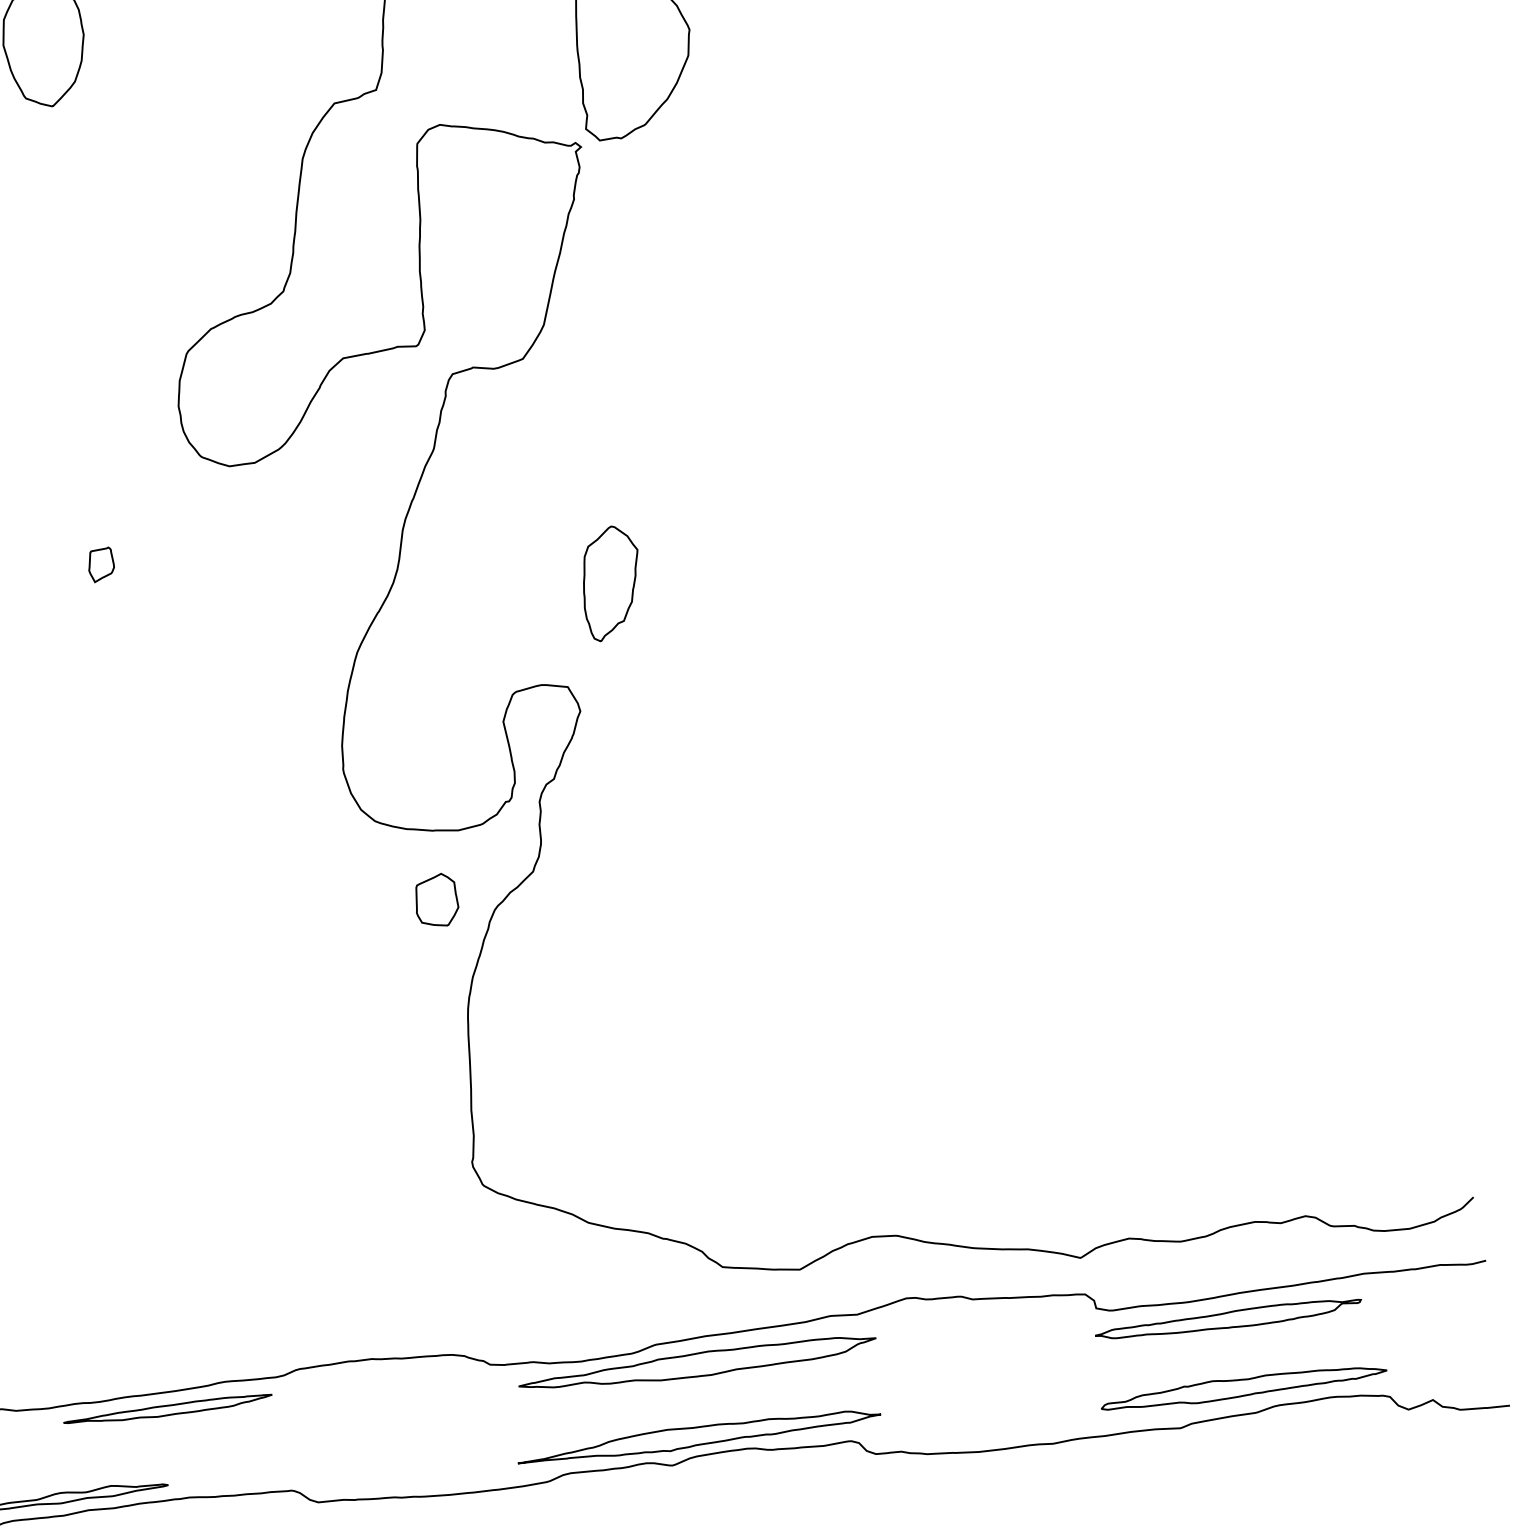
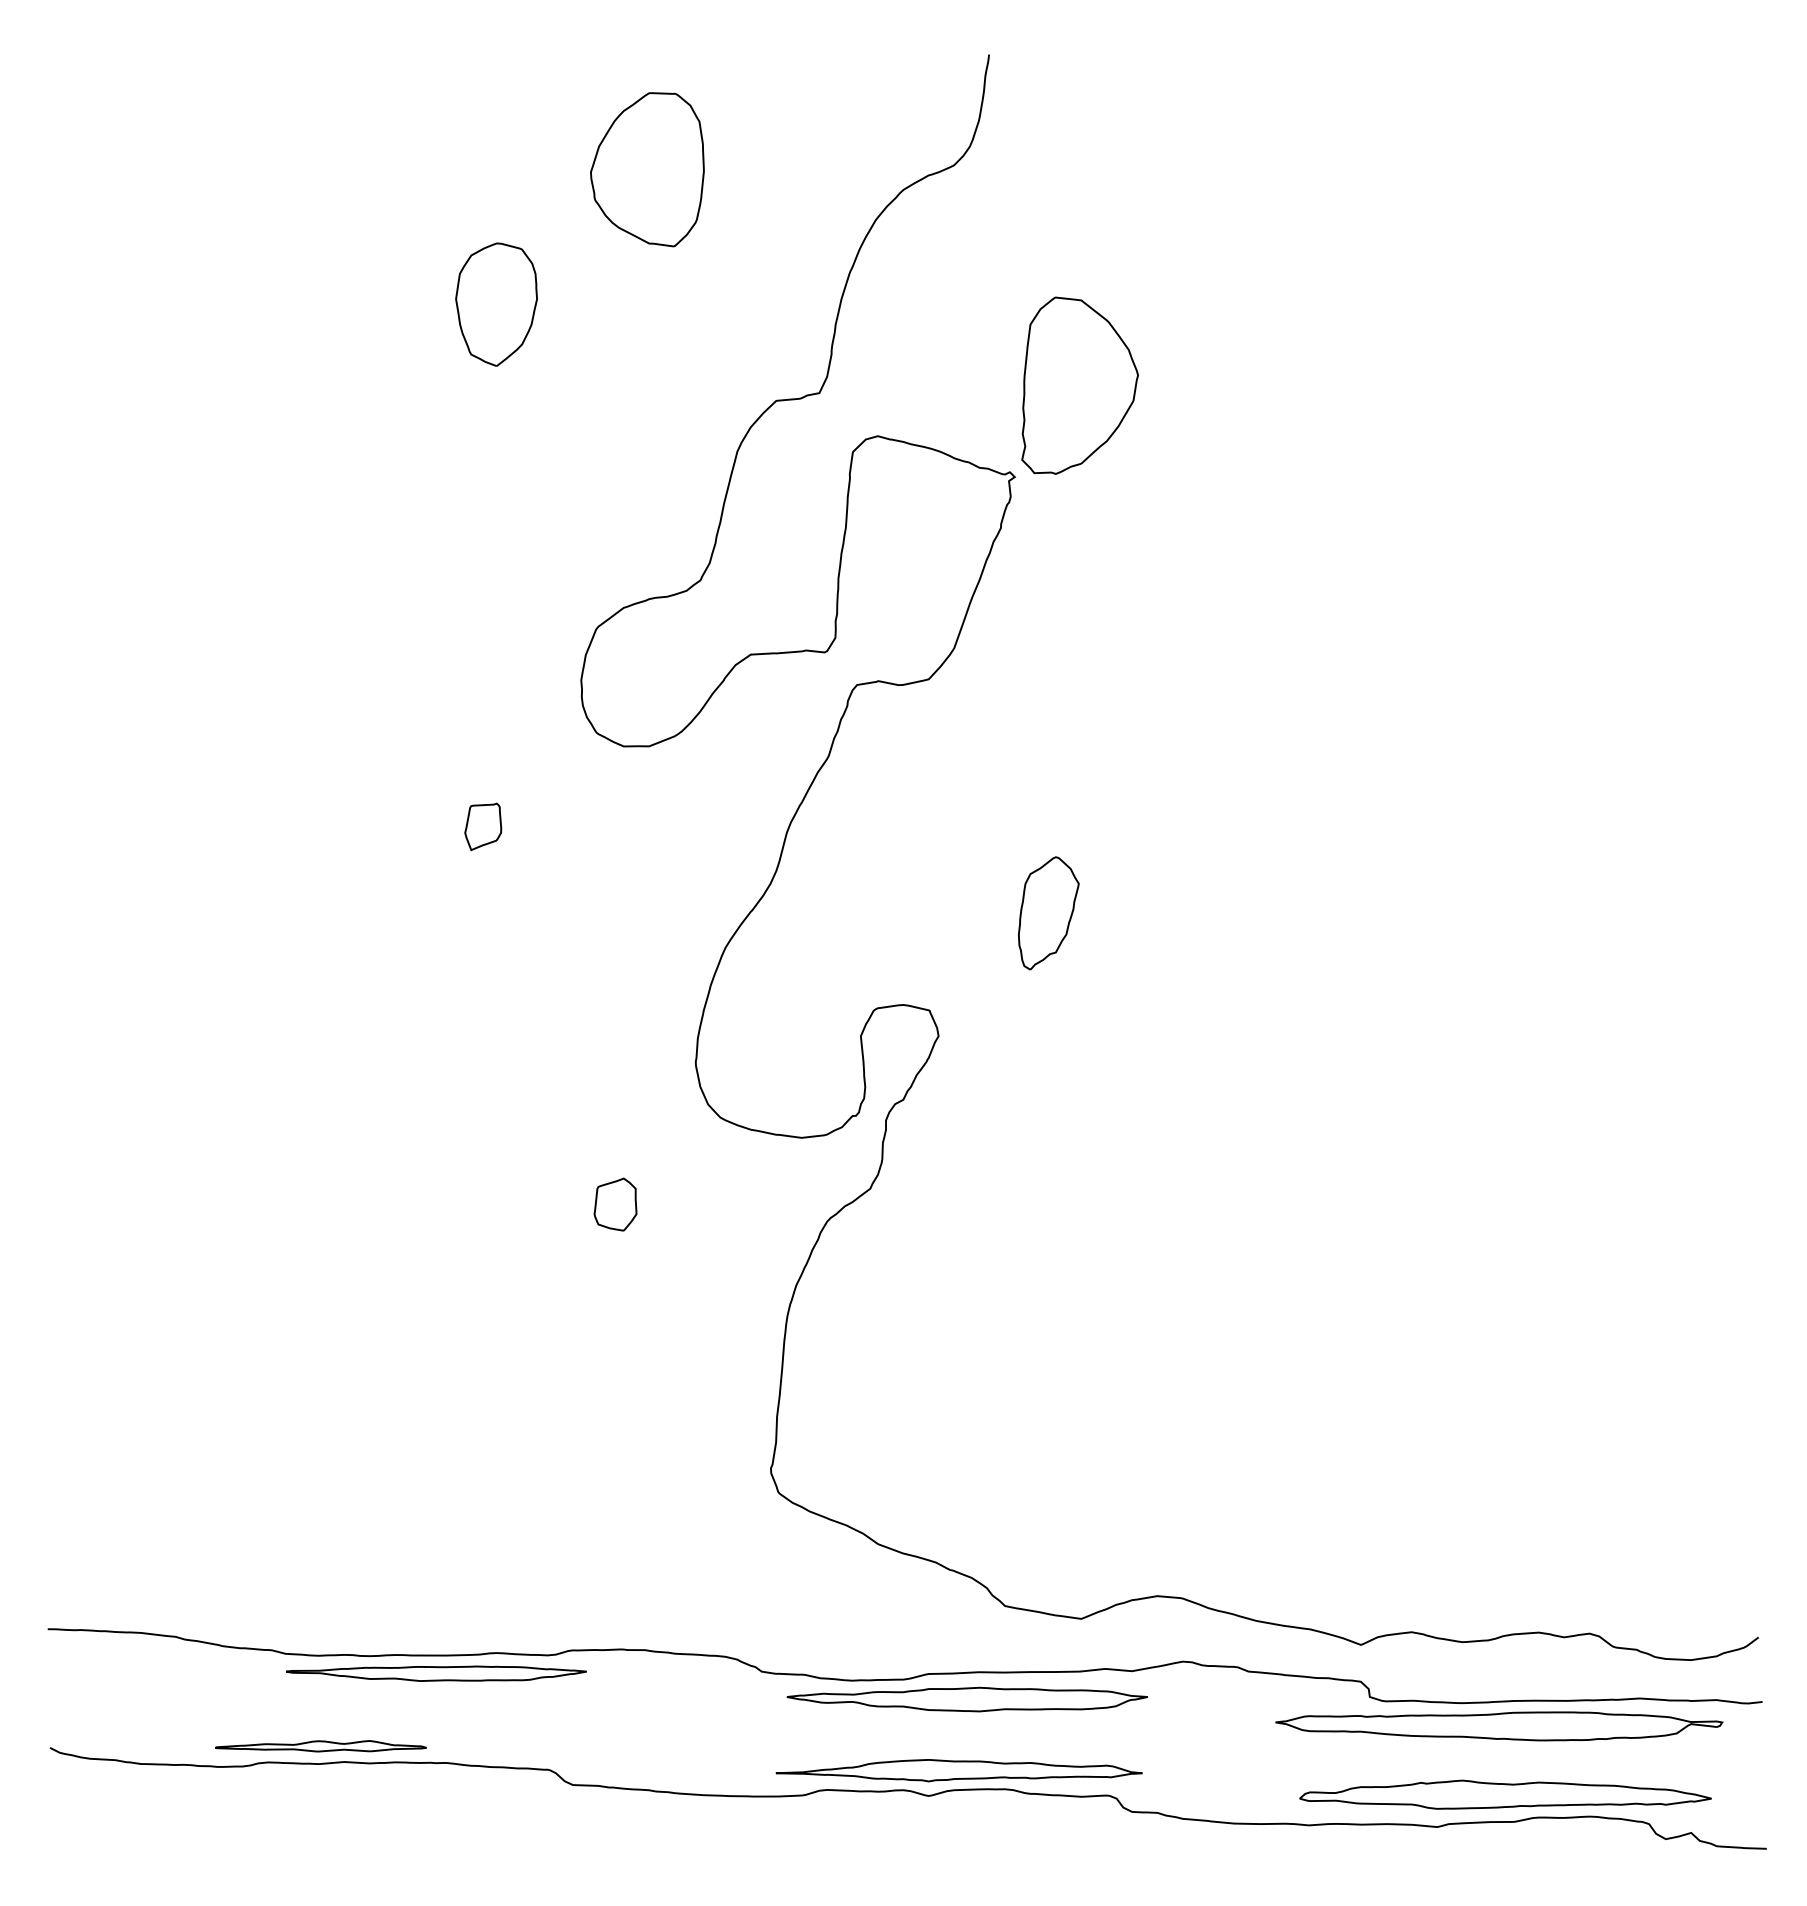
part: (101, 564) -> (483, 826), size x1.43
part: (611, 583) -> (1048, 913), moved
part: (436, 900) -> (615, 1204), moved
part: (1228, 1320) -> (1499, 1726), size x1.67
part: (1243, 1386) -> (1505, 1794), size x1.43
part: (168, 1410) -> (436, 1673), size x1.43

